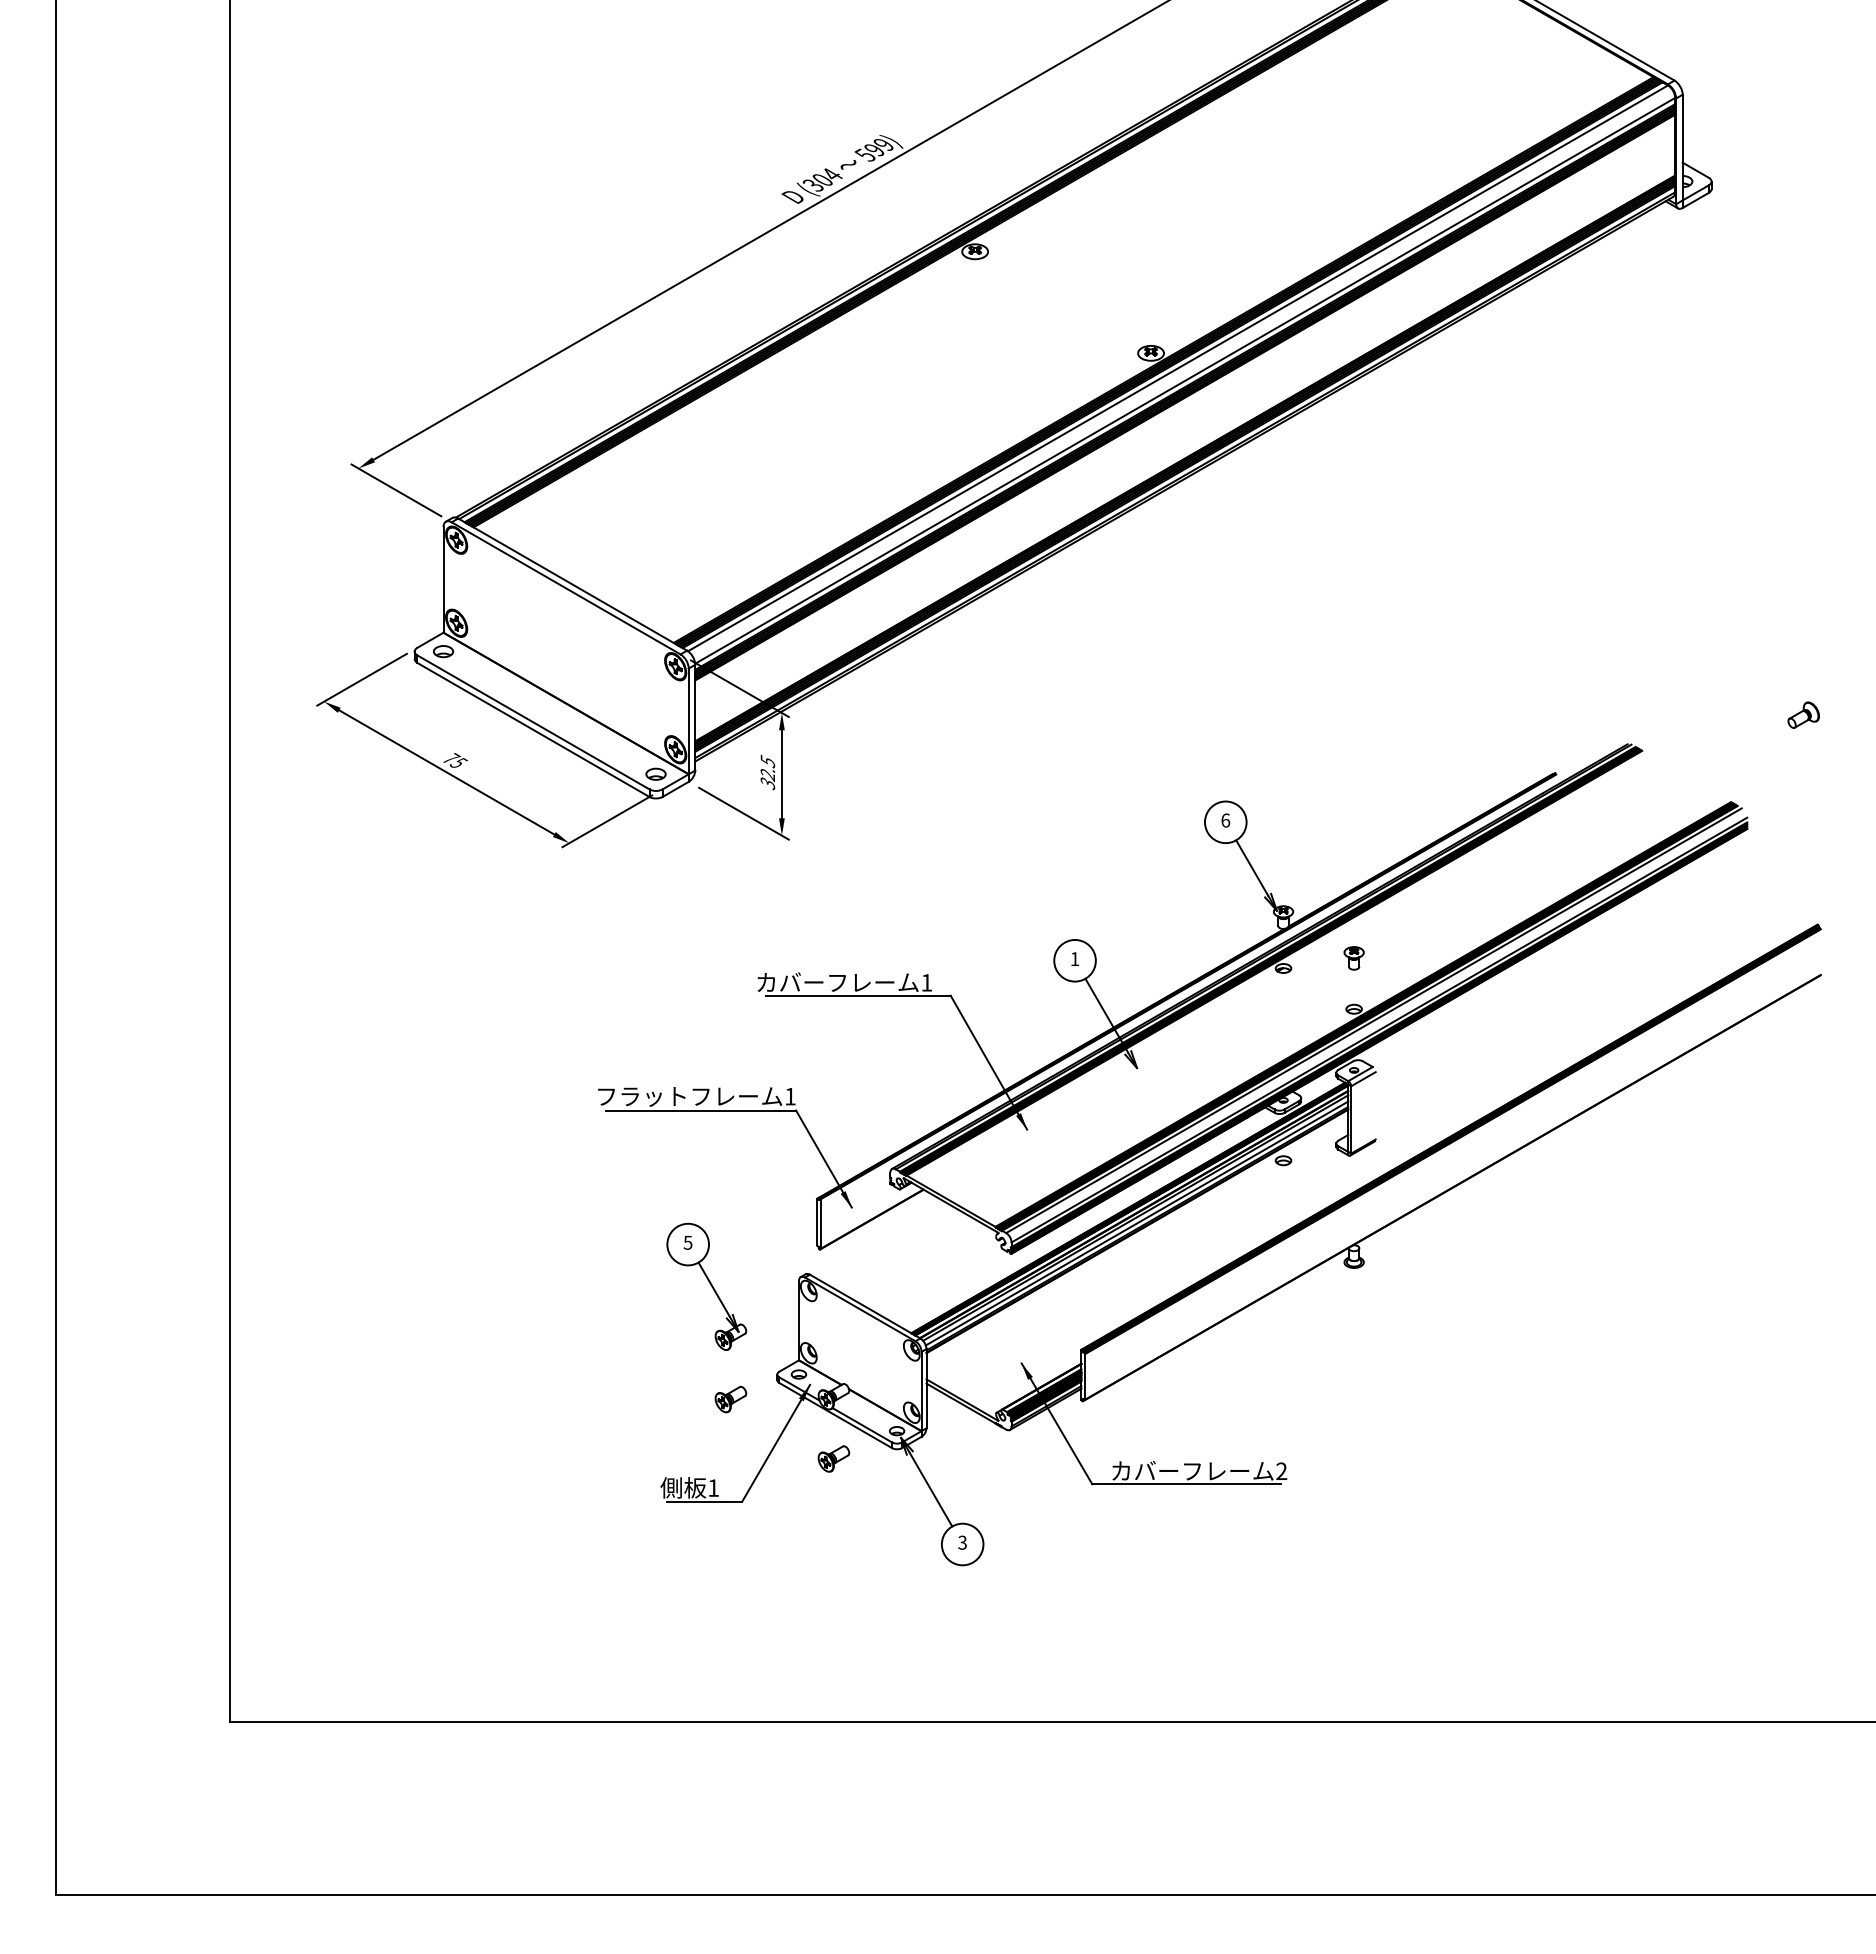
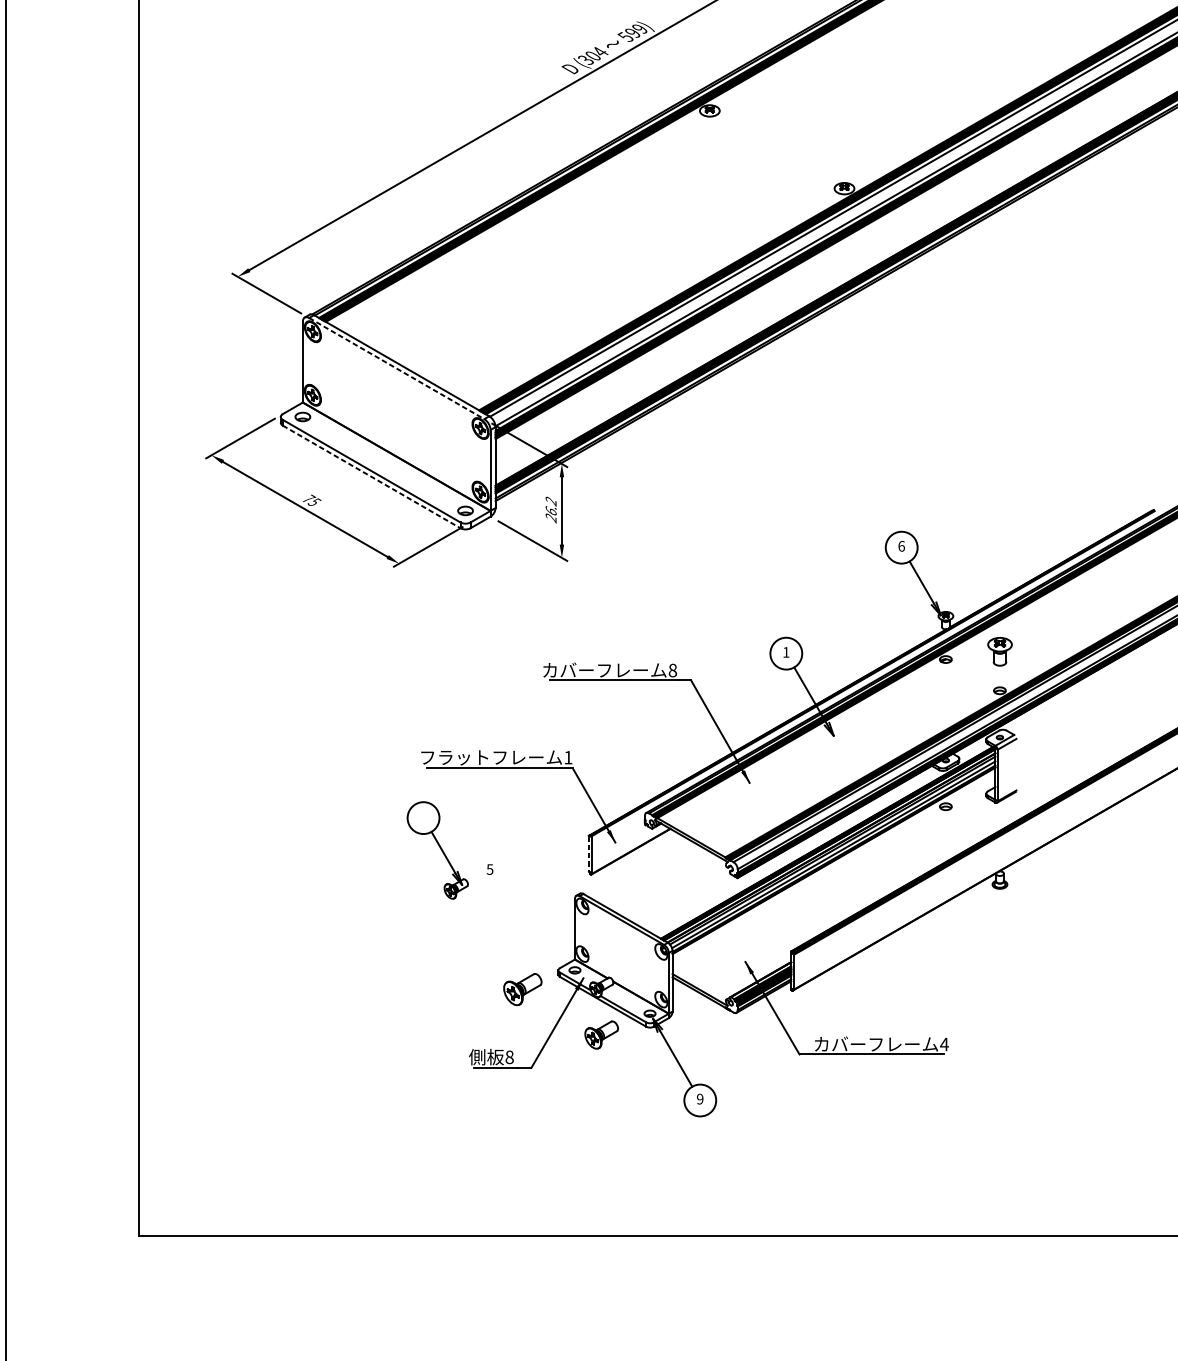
line: (566, 588) -> (397, 368), solid -> dashed
line: (533, 730) -> (371, 477), solid -> dashed
text: (767, 772) -> (550, 509), 32.5 -> 26.2
part: (1353, 958) -> (999, 651), size x1.6
text: (926, 982) -> (672, 670), 1 -> 8
line: (816, 1222) -> (588, 854), solid -> dashed
part: (706, 1286) -> (437, 850), moved
part: (730, 1399) -> (522, 989), size x1.6
part: (833, 1458) -> (601, 1034), size x1.4
text: (1281, 1470) -> (944, 1043), 2 -> 4
text: (713, 1487) -> (509, 1056), 1 -> 8
text: (962, 1542) -> (700, 1098), 3 -> 9

